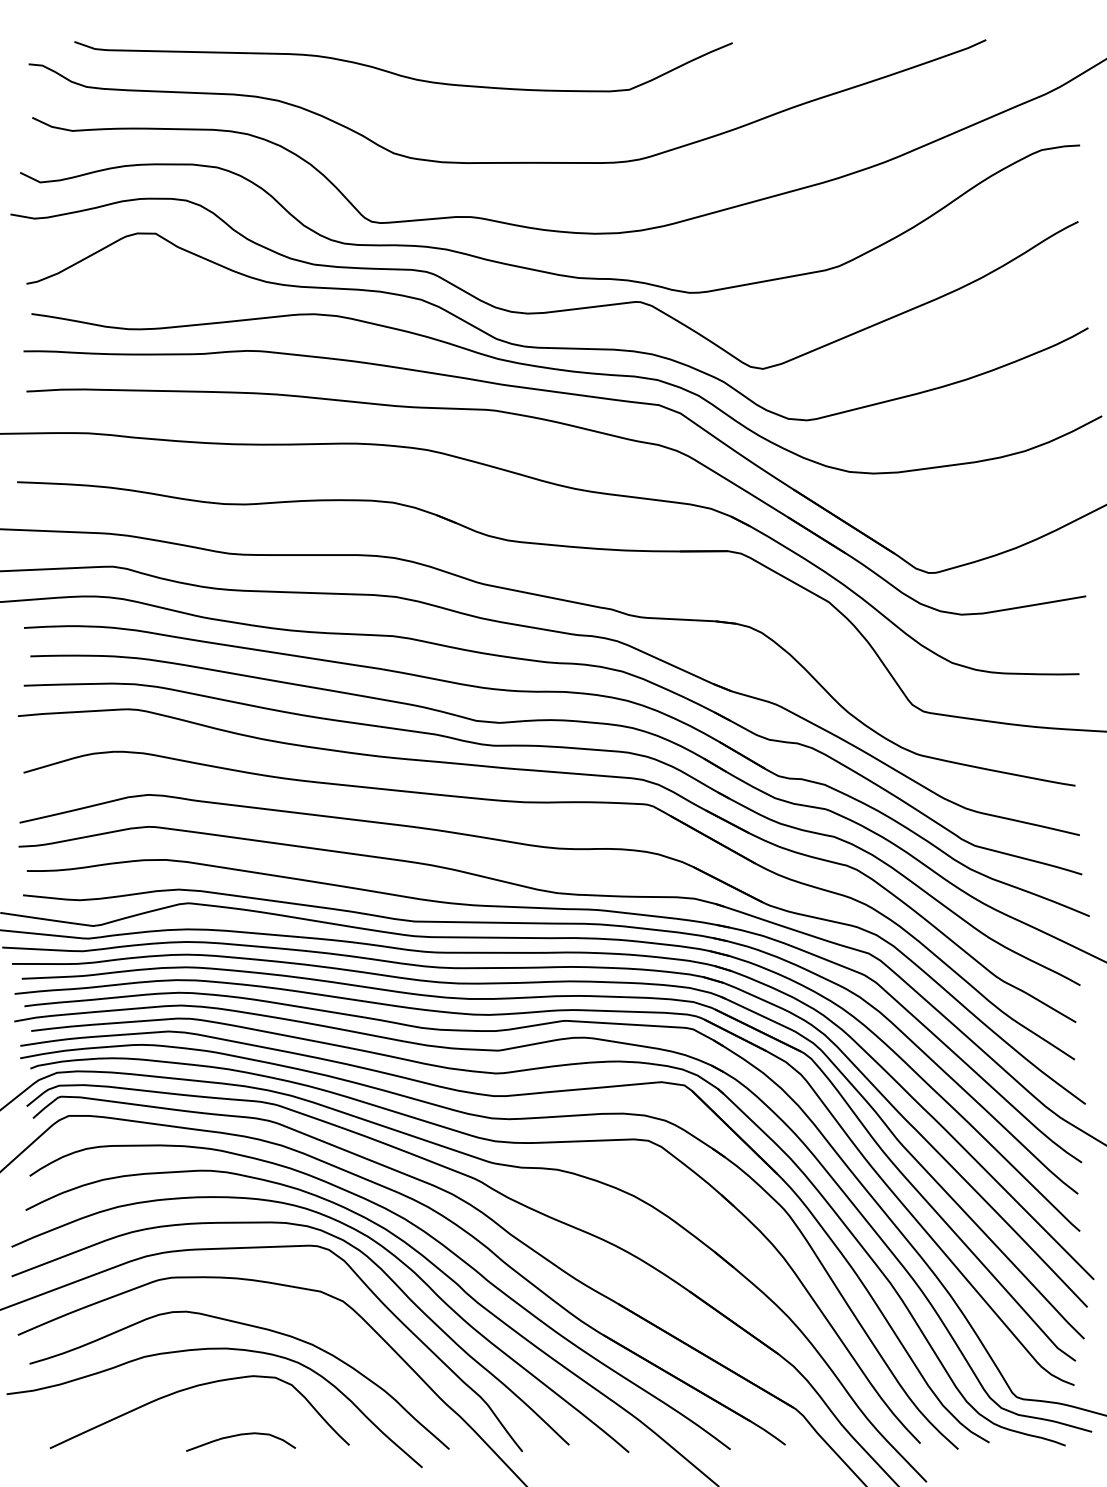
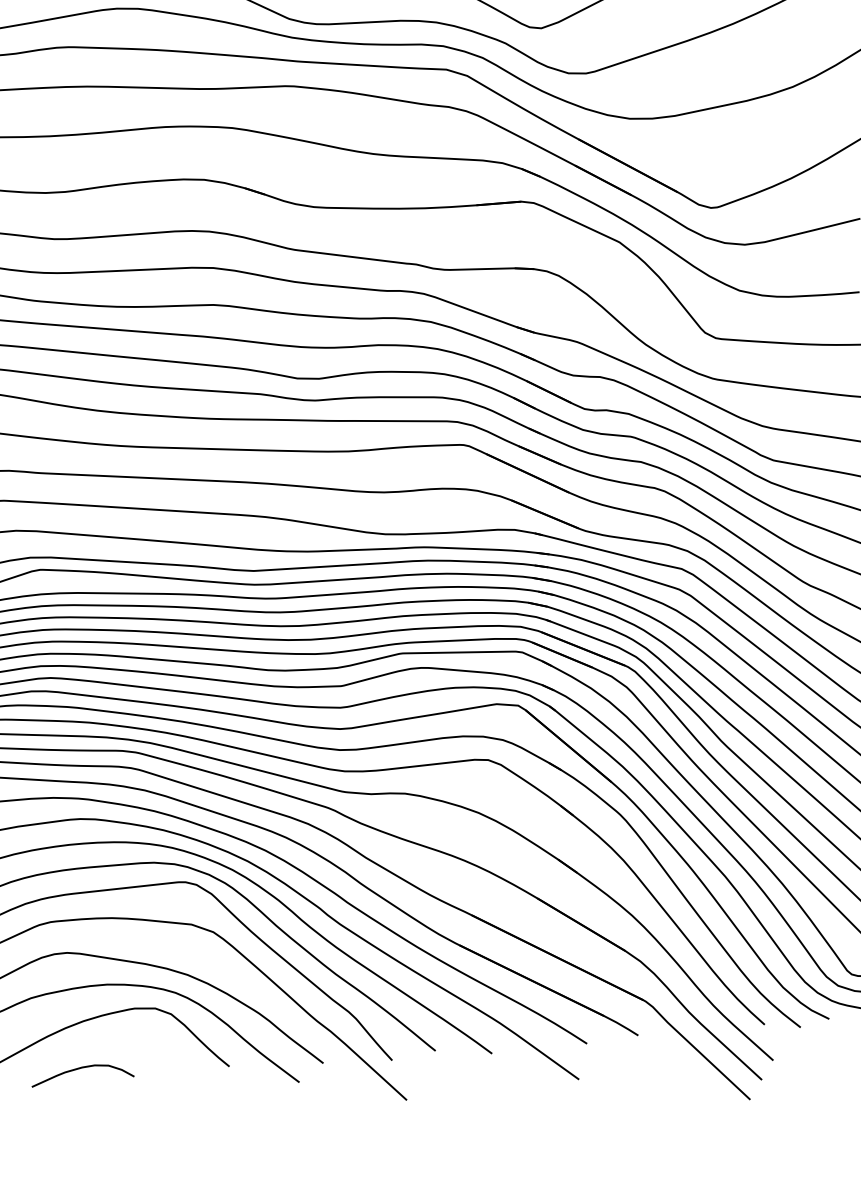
curve: (241, 1435) -> (82, 1068), moved

